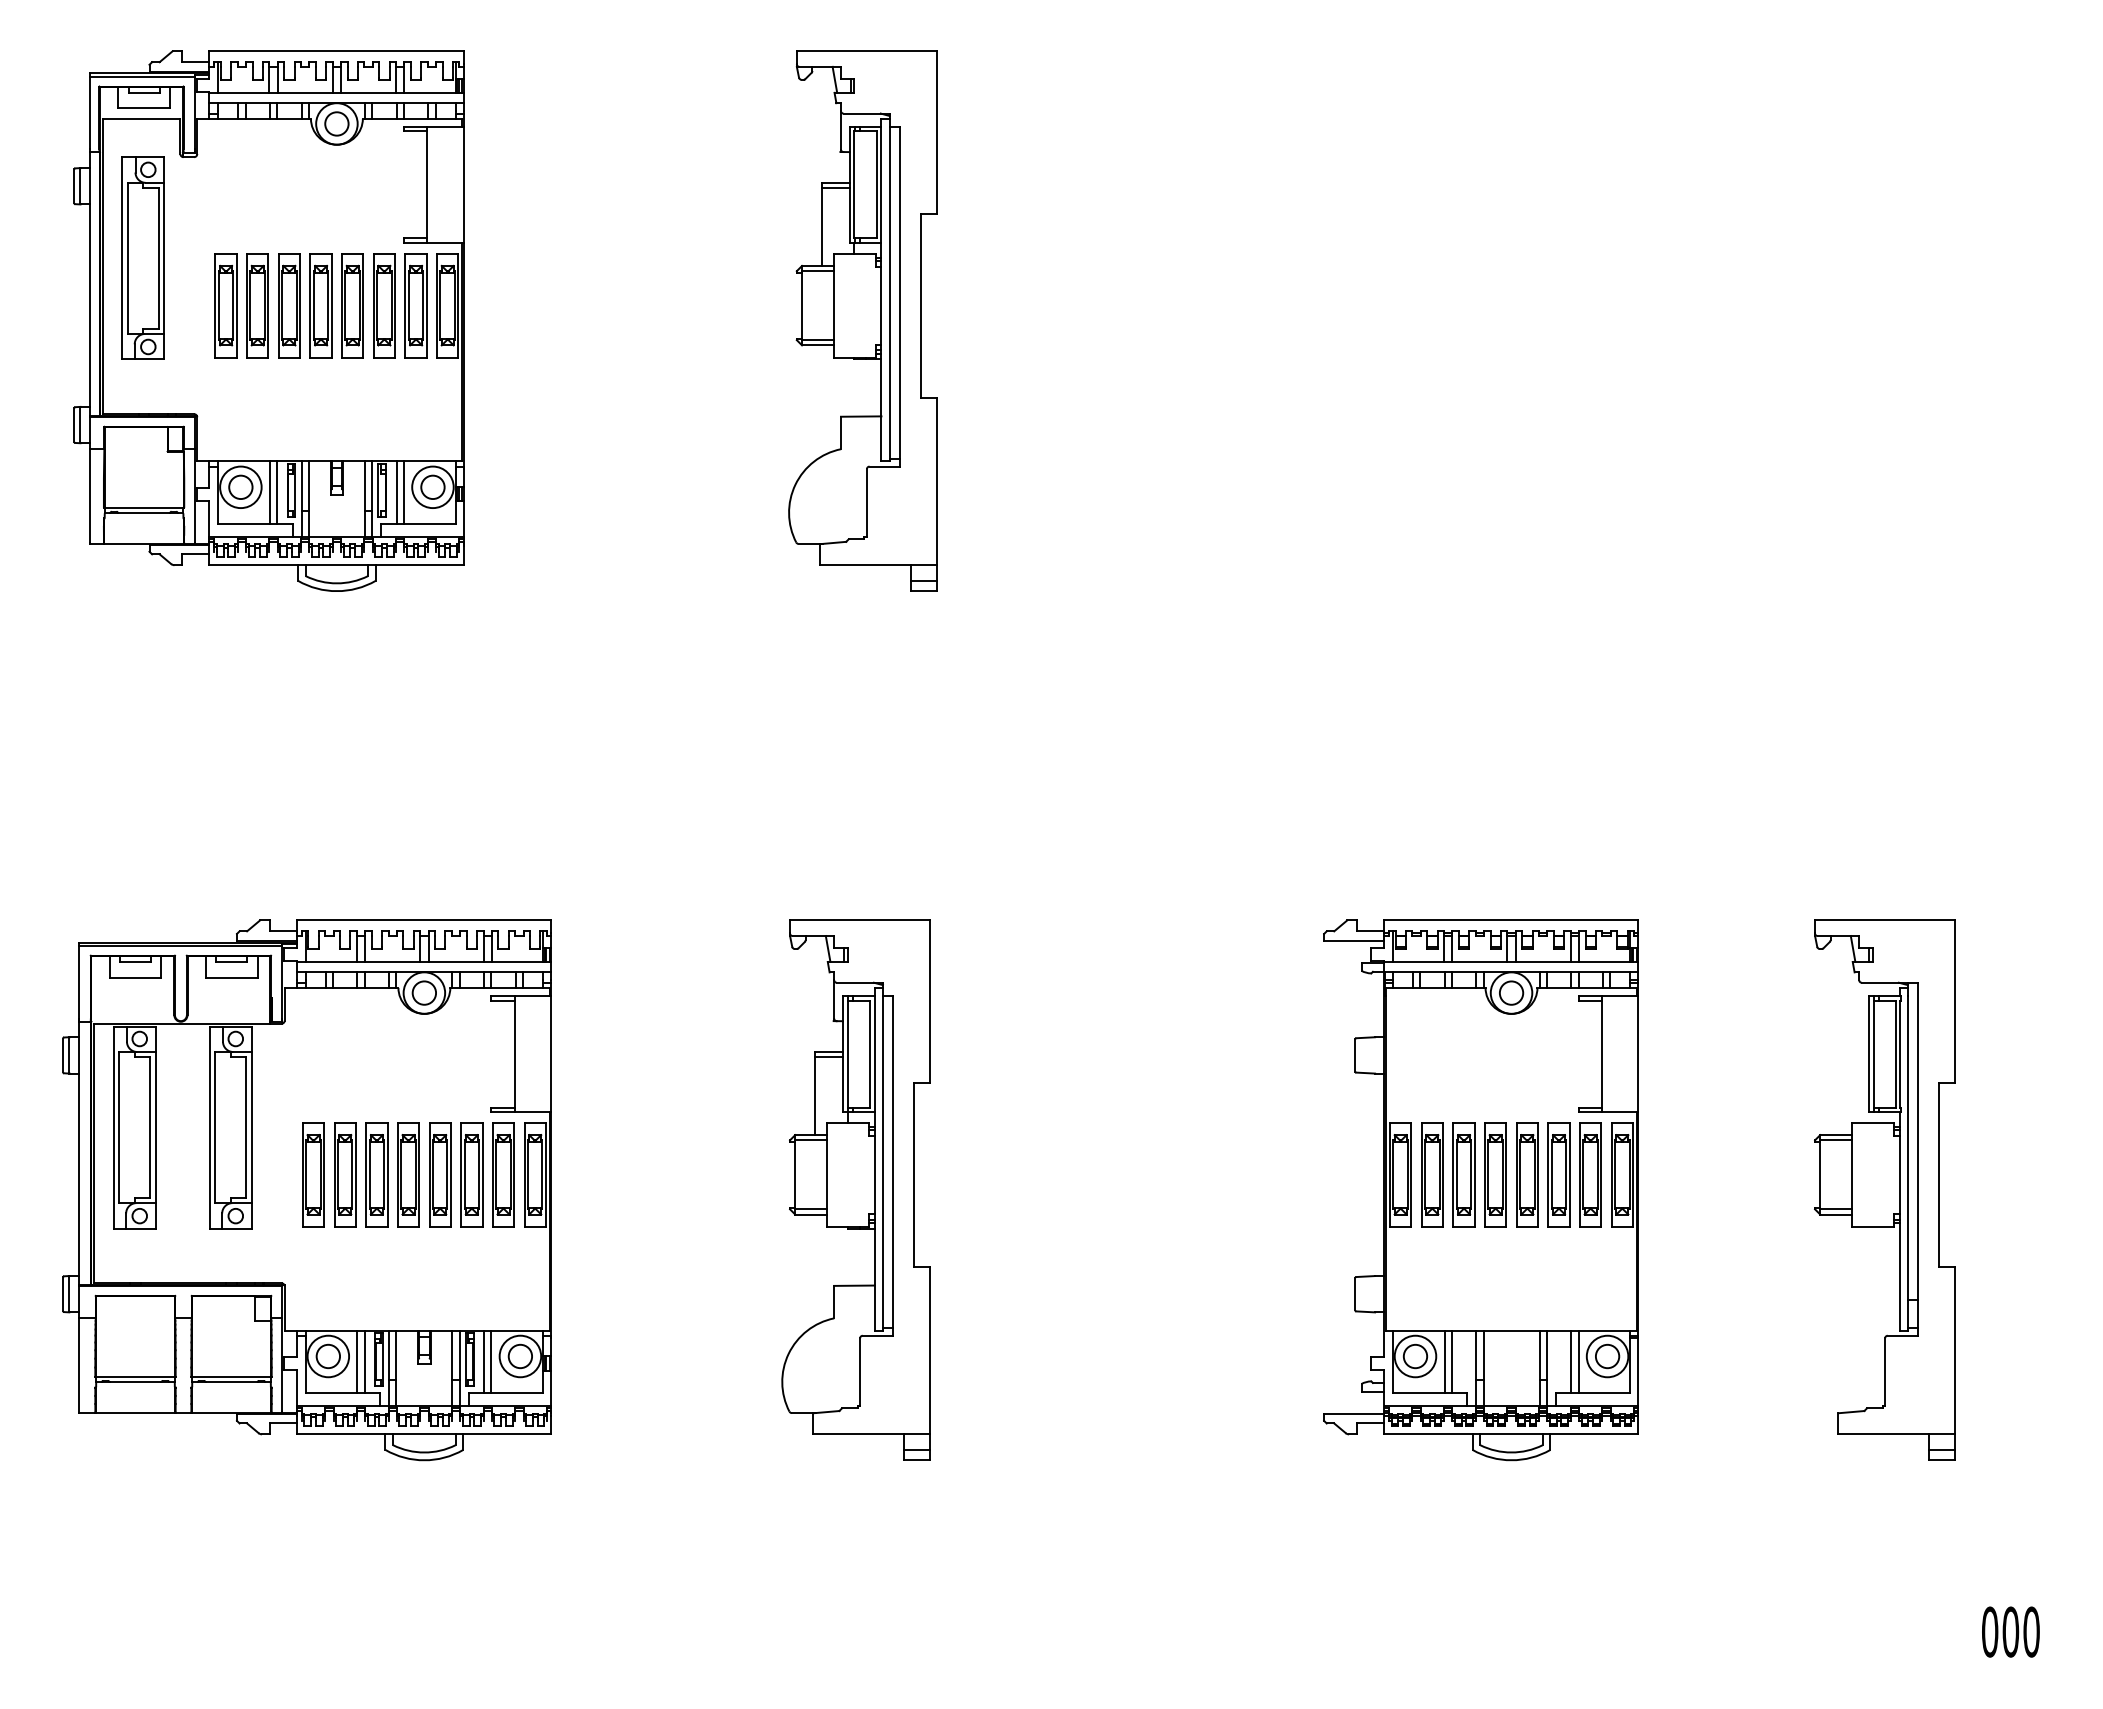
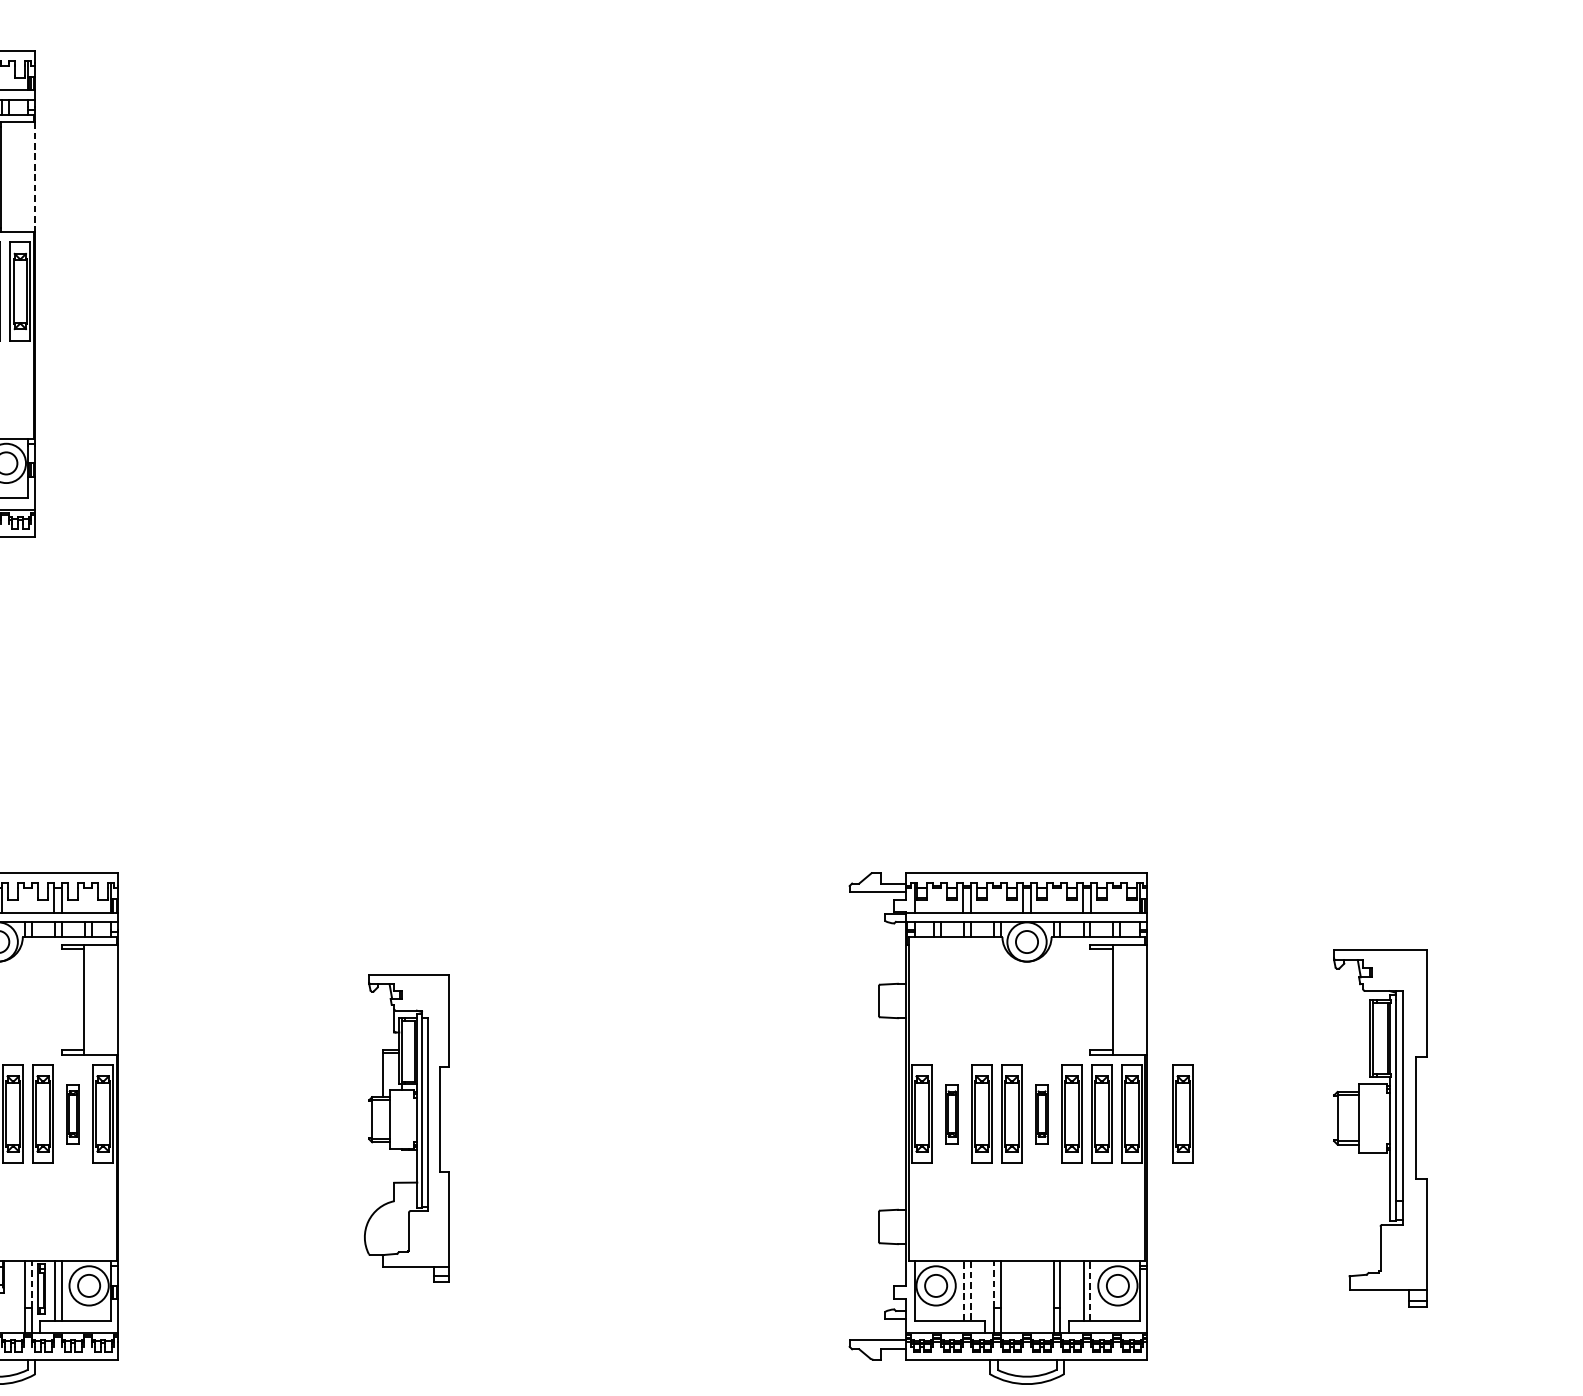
line: (463, 185) -> (35, 177), solid -> dashed
part: (862, 320) -> (412, 305), removed
part: (503, 1174) -> (73, 1113), size x0.6
part: (1432, 1174) -> (952, 1113), size x0.6
part: (1527, 1174) -> (1042, 1113), size x0.6
part: (1676, 1174) -> (1183, 1113), added
part: (855, 1189) -> (406, 1127), size x0.6
part: (1884, 1189) -> (1379, 1127), size x0.7
line: (459, 1355) -> (31, 1284), solid -> dashed
line: (1476, 1355) -> (993, 1284), solid -> dashed
line: (1444, 1361) -> (963, 1290), solid -> dashed
line: (1578, 1361) -> (1090, 1290), solid -> dashed
line: (1451, 1362) -> (970, 1291), solid -> dashed

